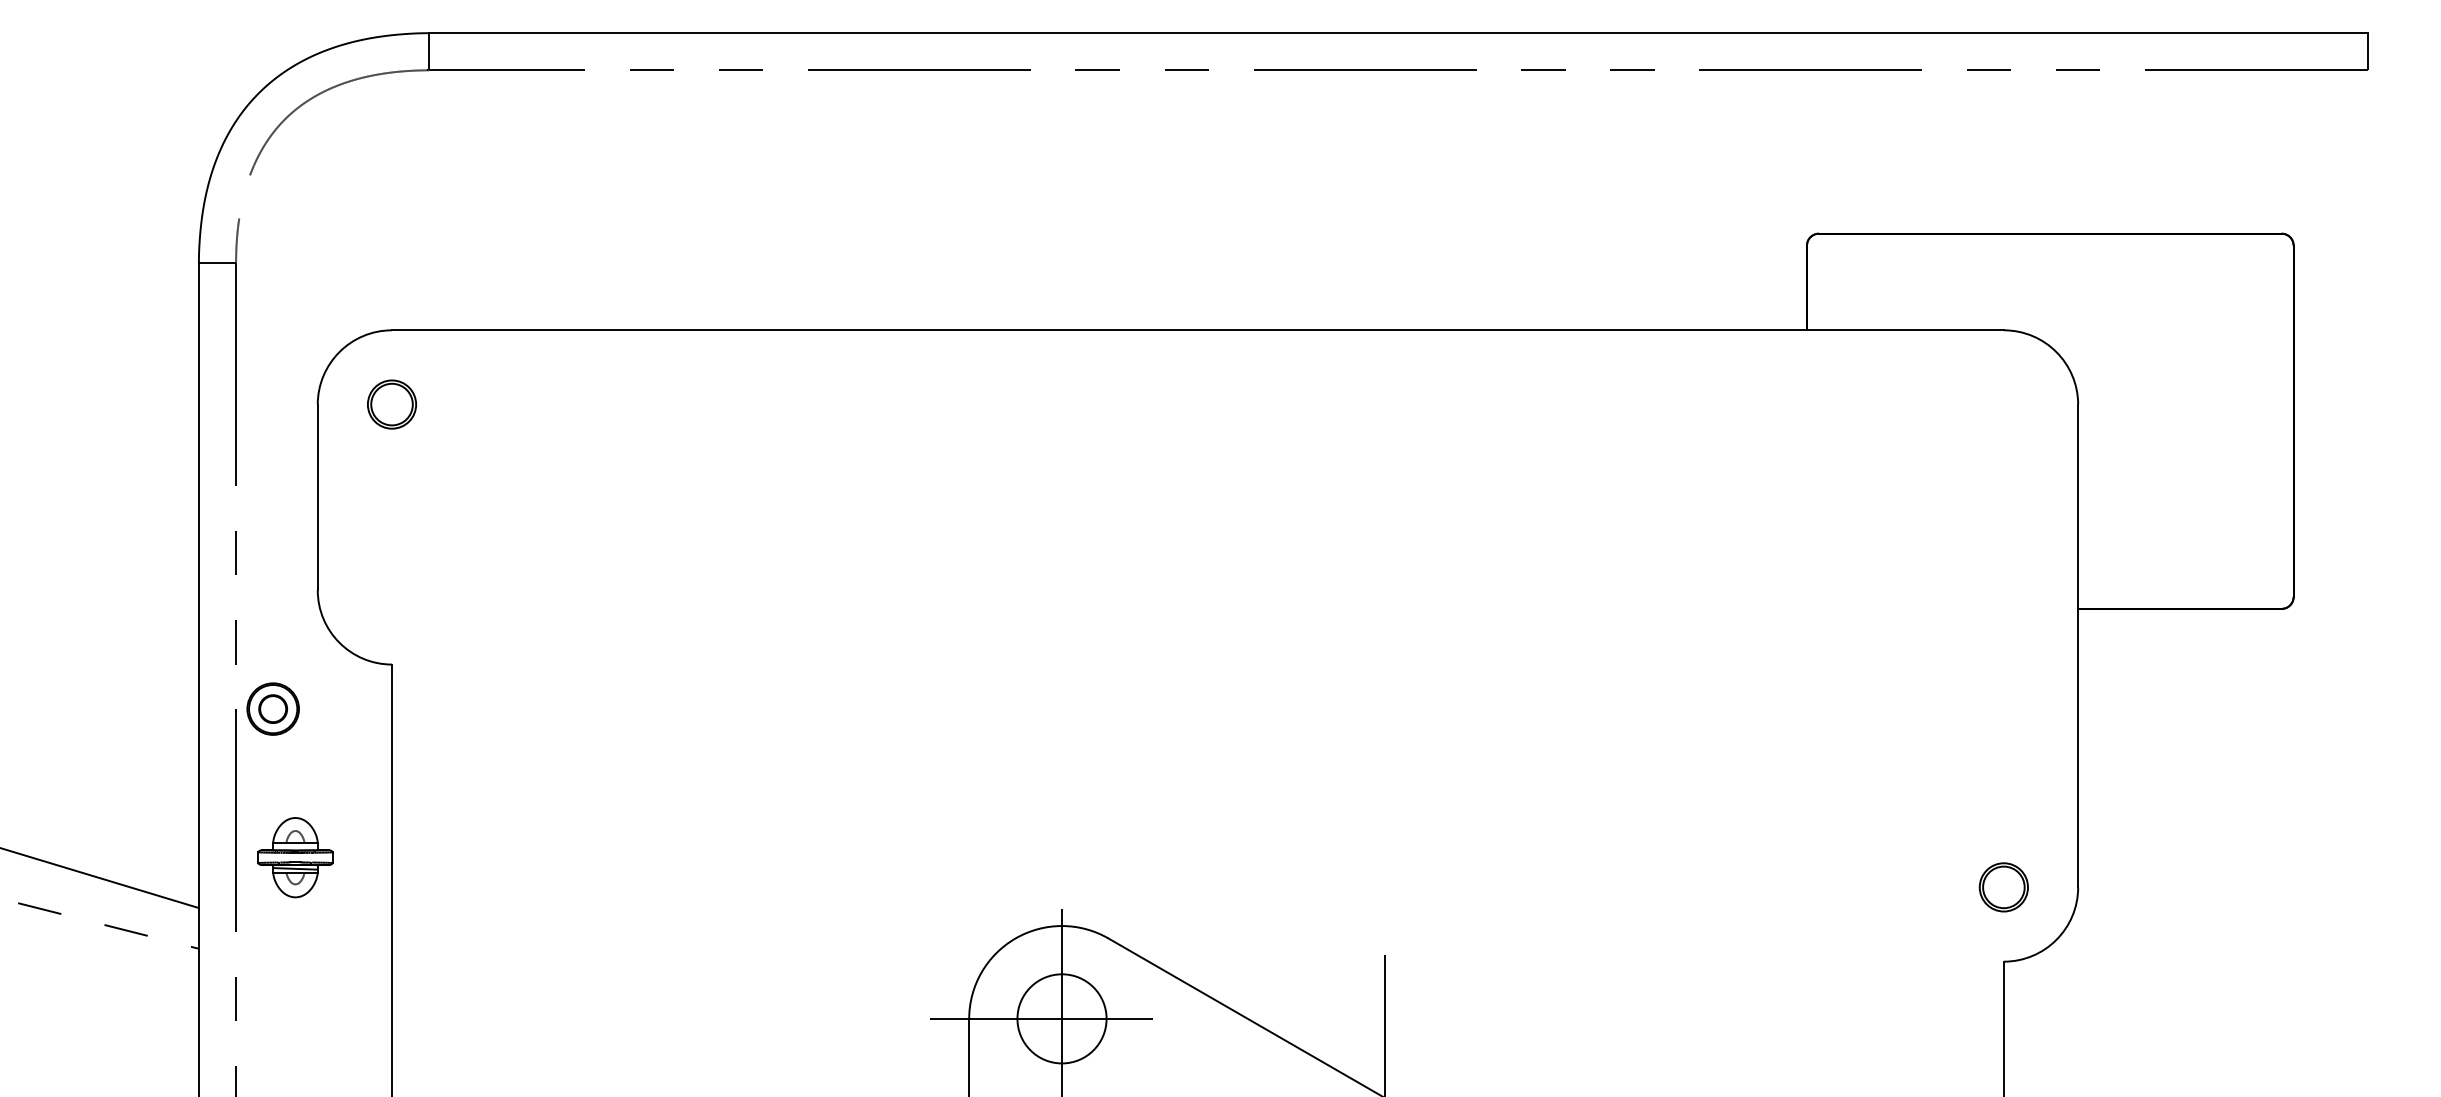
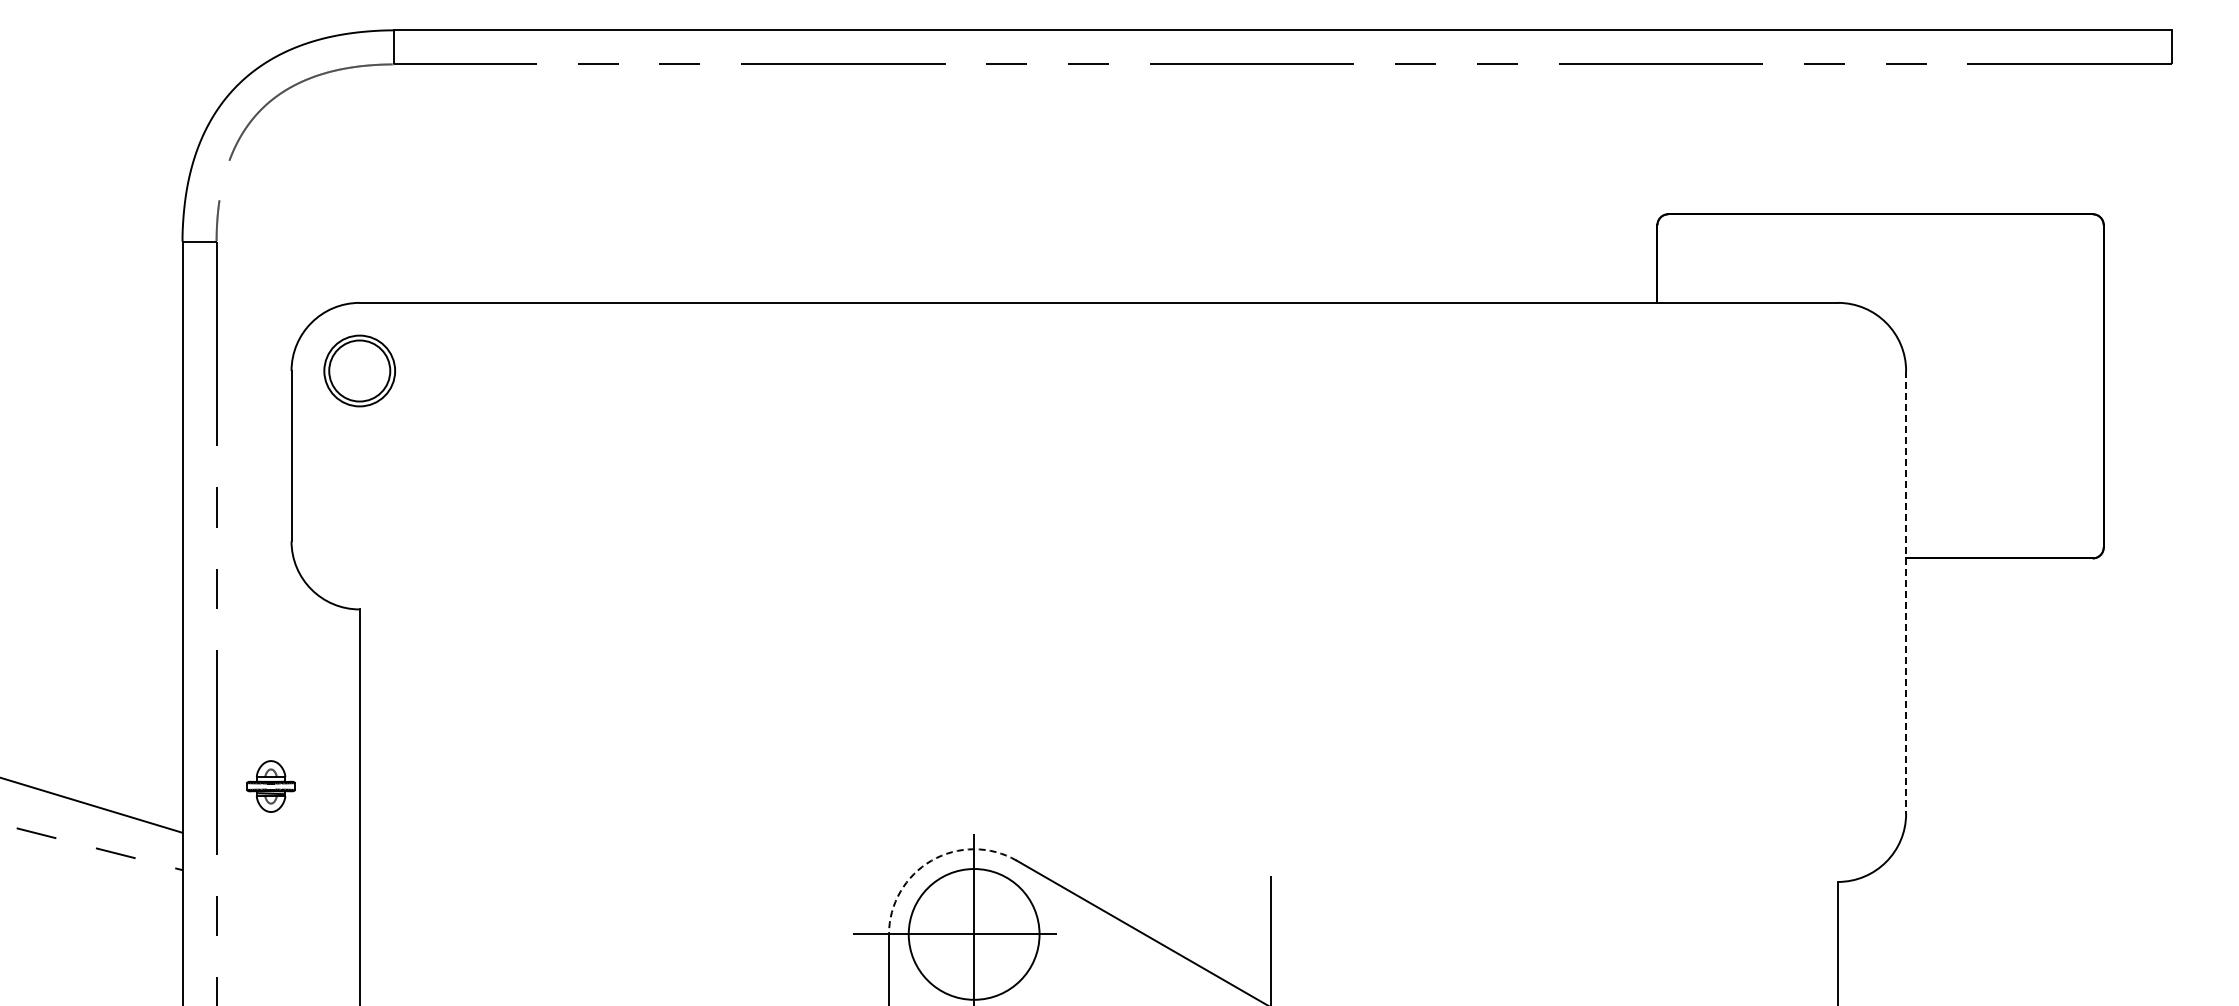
part: (391, 404) -> (359, 370), size x1.6
line: (2078, 646) -> (1906, 592), solid -> dashed
part: (273, 708) -> (250, 649), removed
part: (294, 857) -> (270, 786), size x0.7
part: (2003, 887) -> (1837, 813), removed
arc: (1015, 938) -> (931, 860), solid -> dashed
circle: (1062, 1018) -> (974, 934), size x1.6

